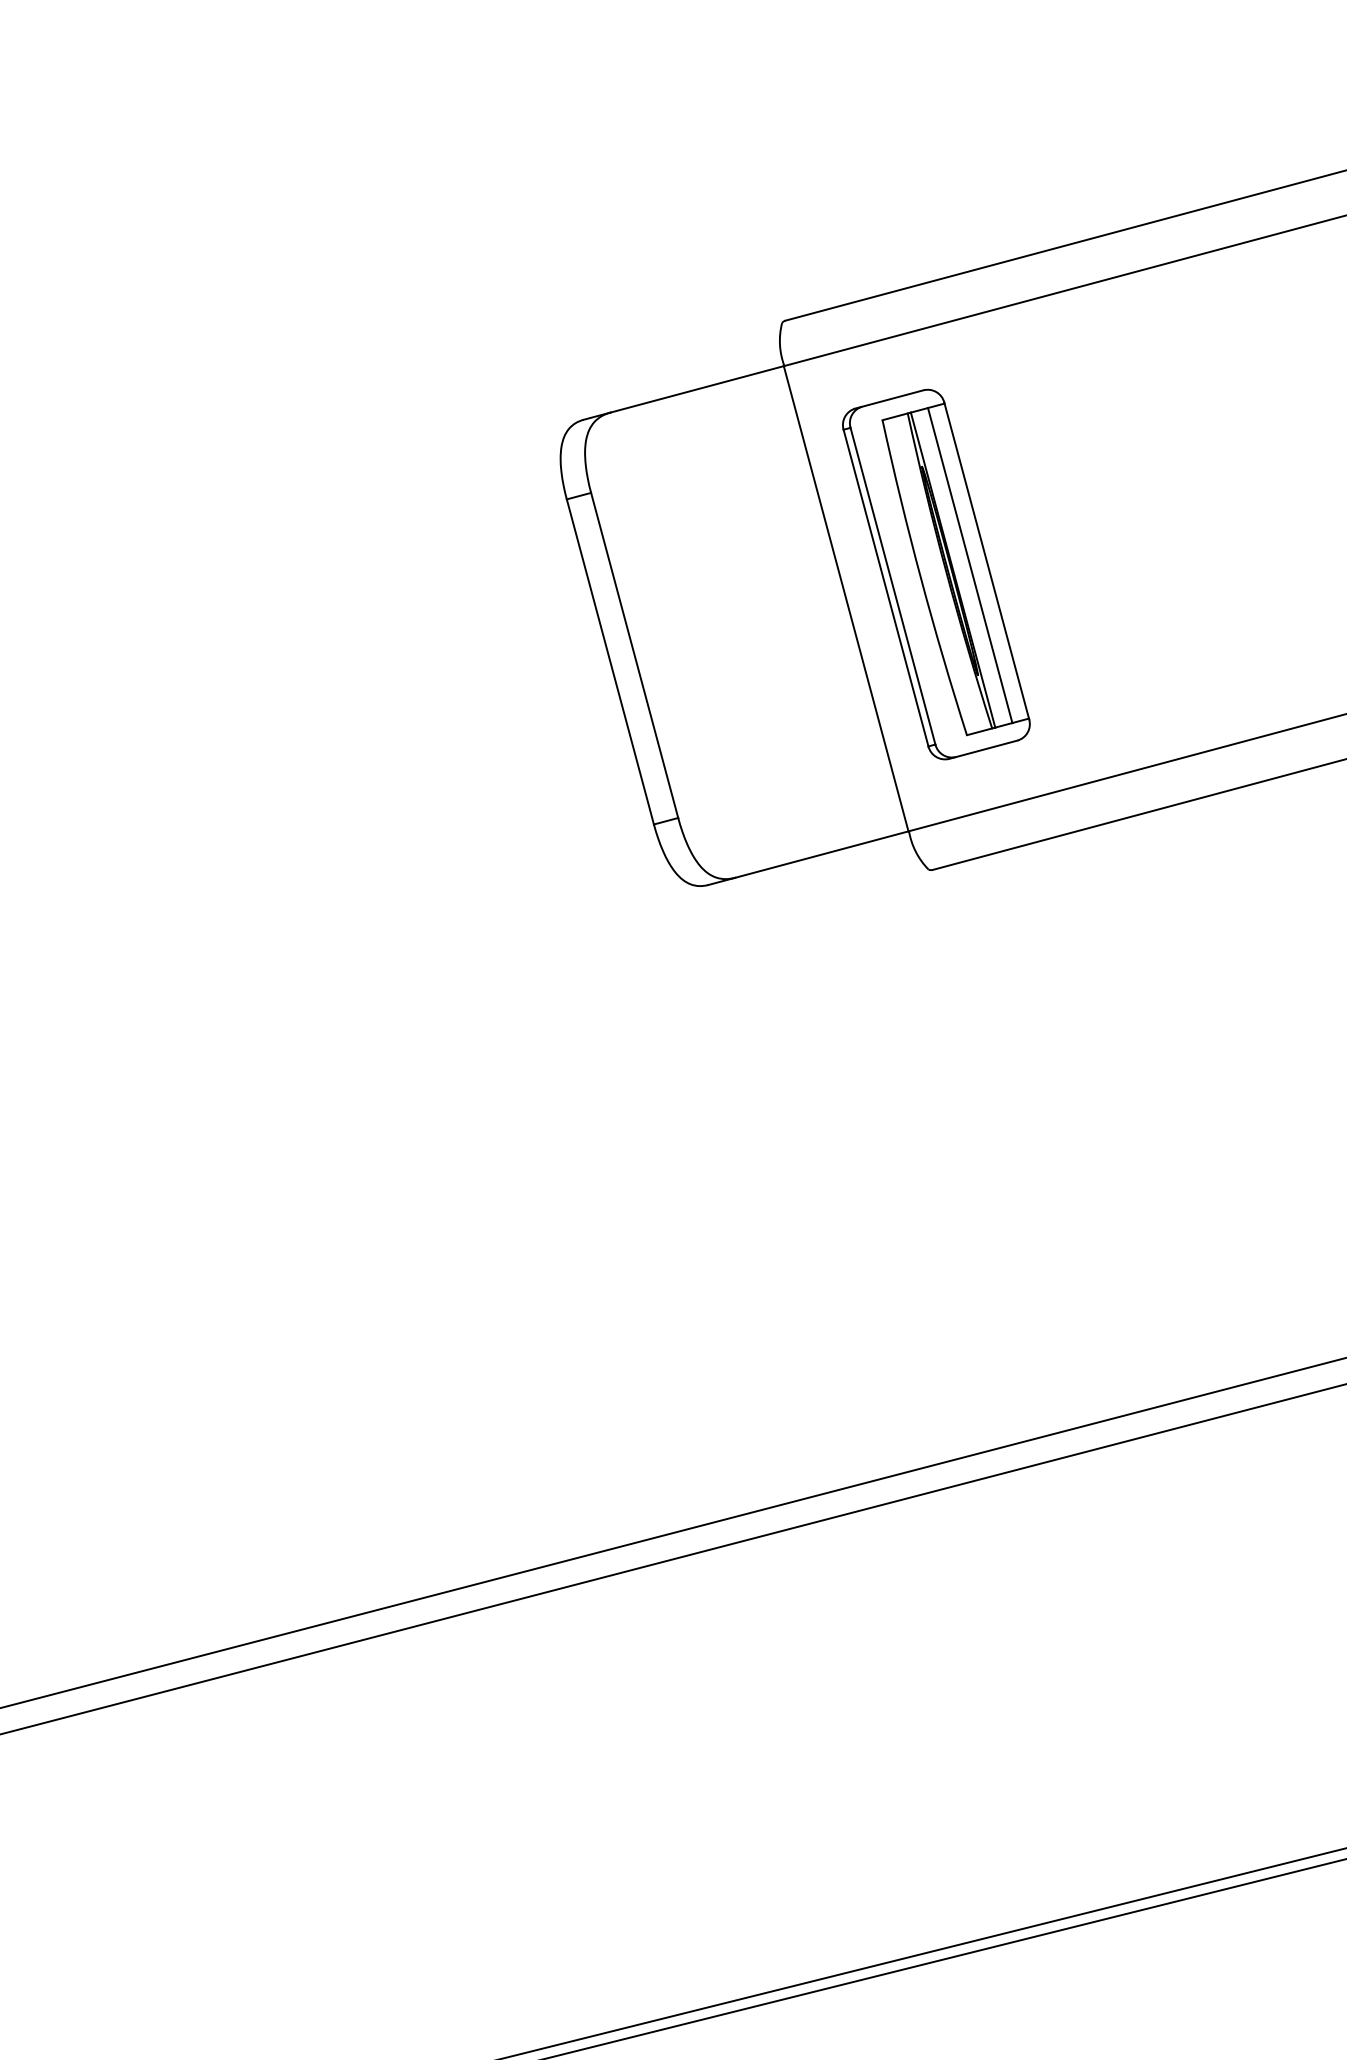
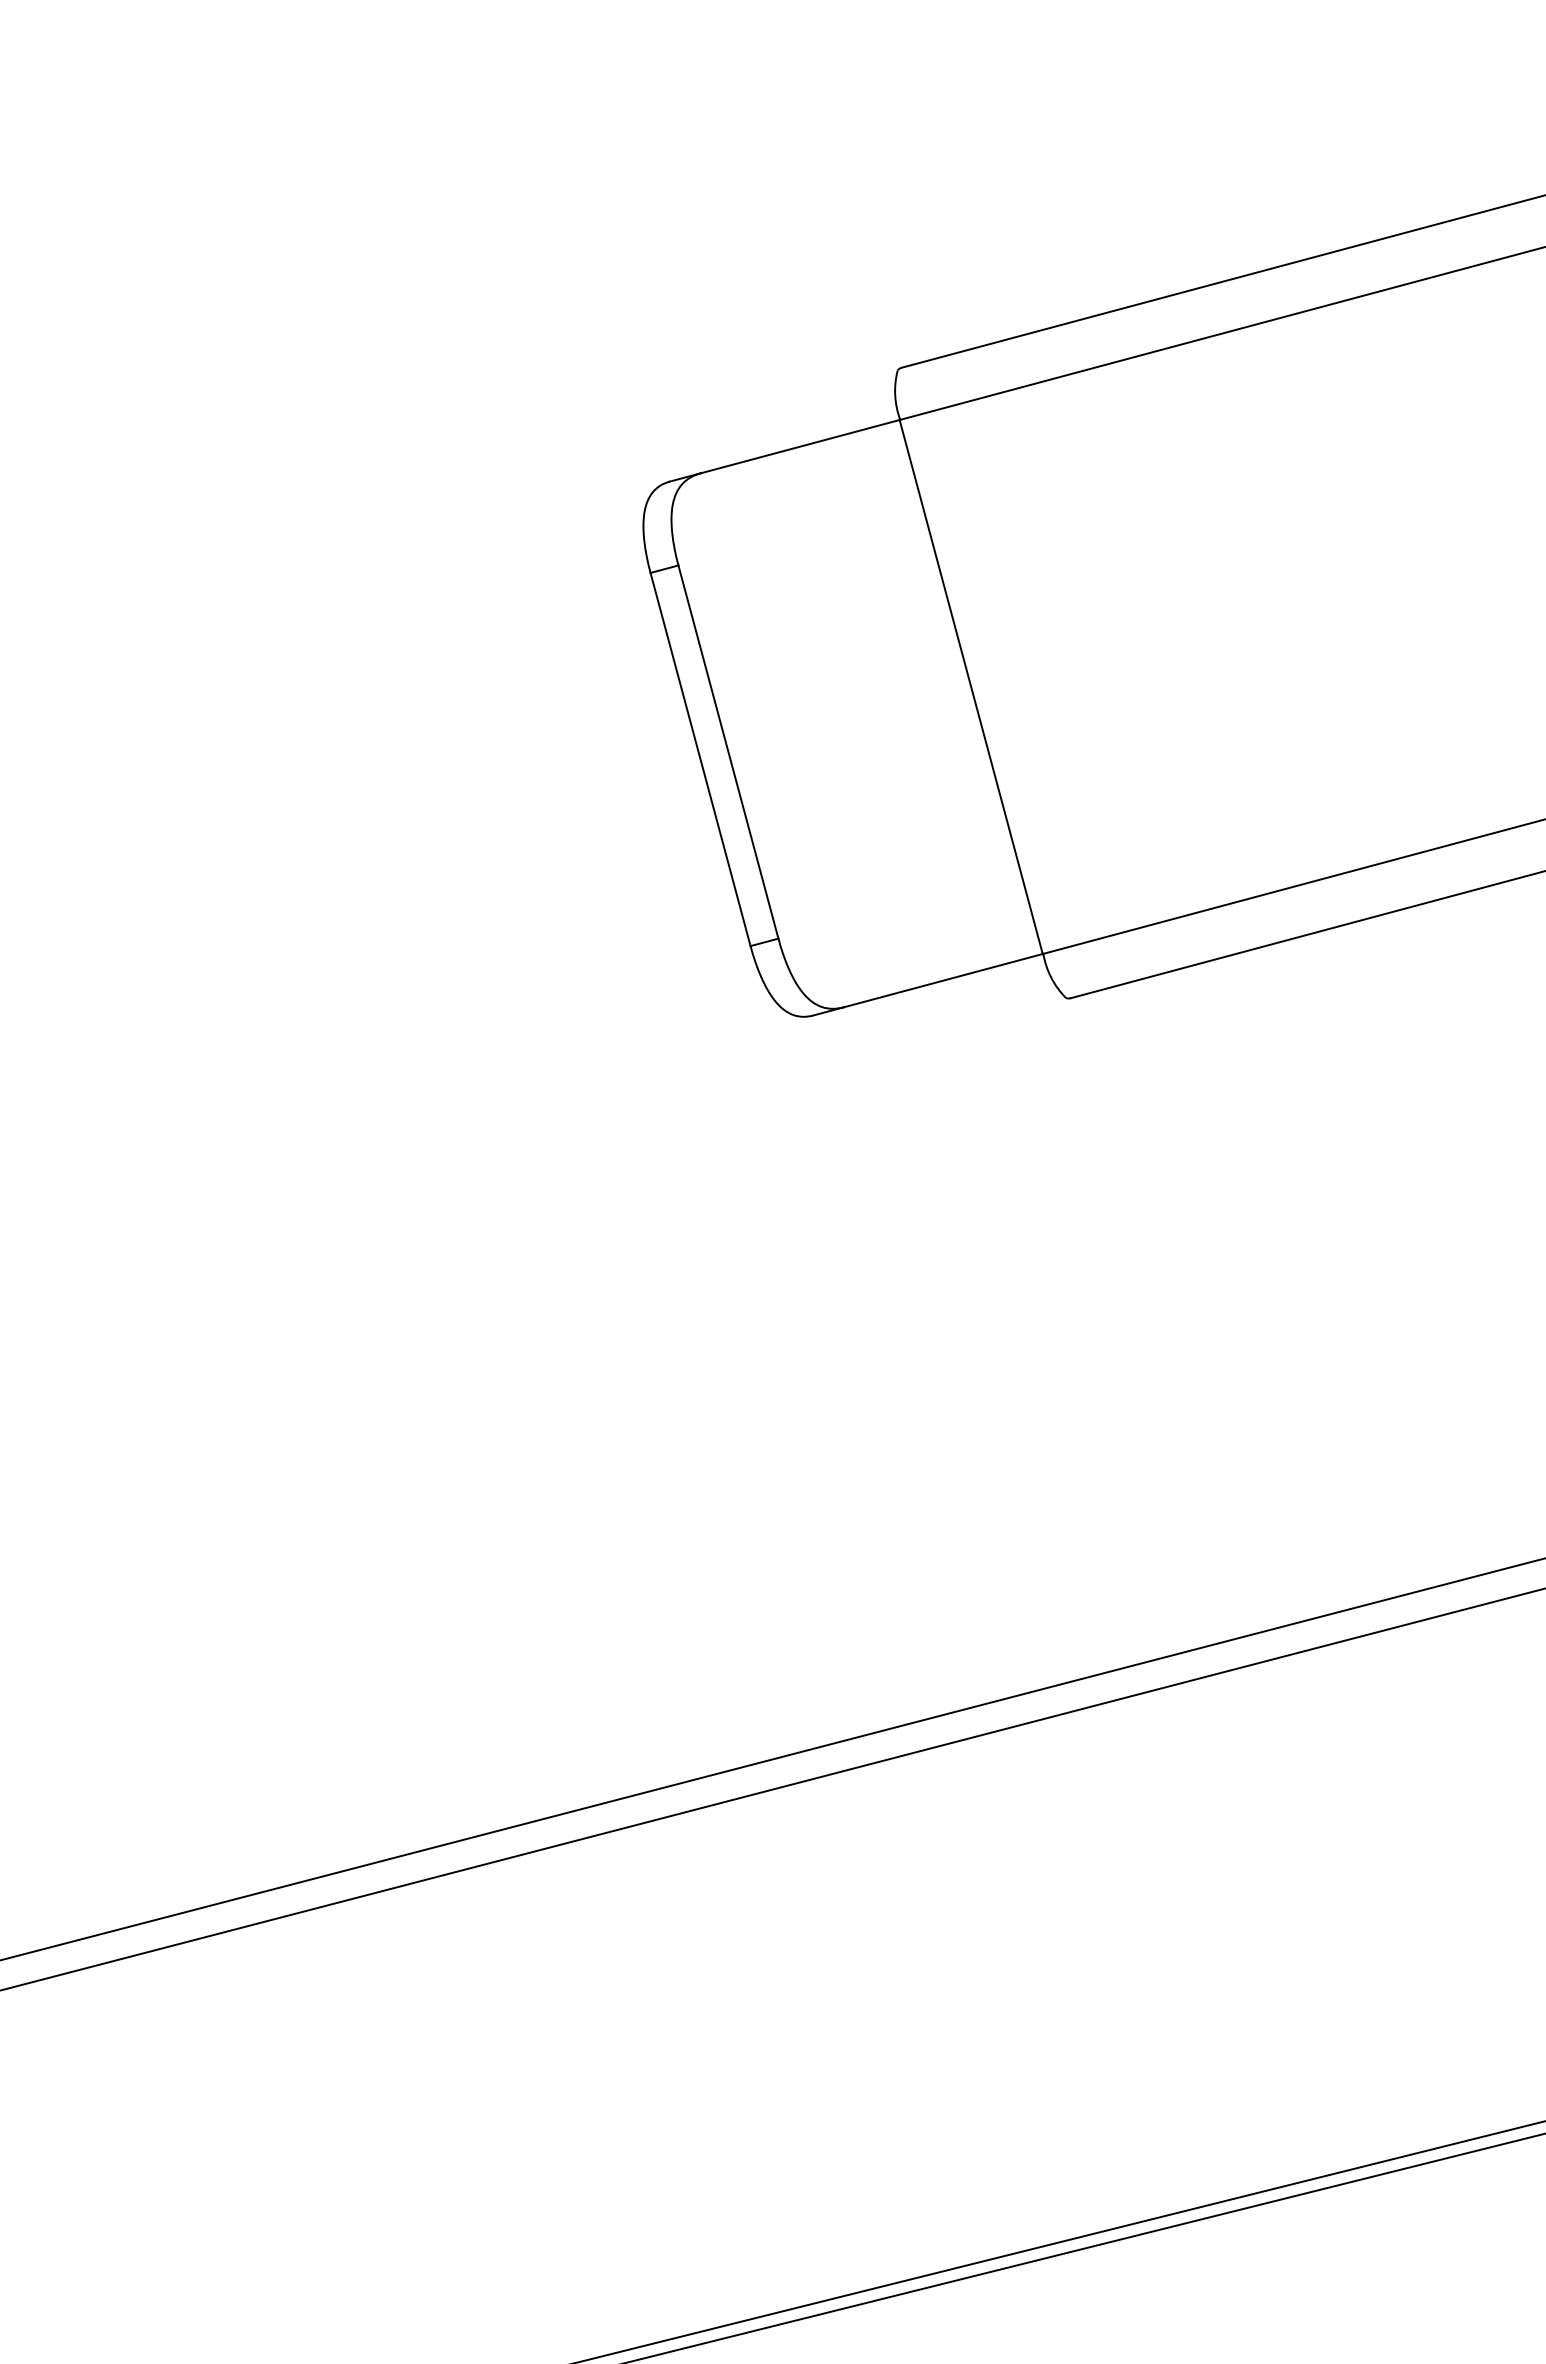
part: (936, 574) -> (1074, 659), removed

